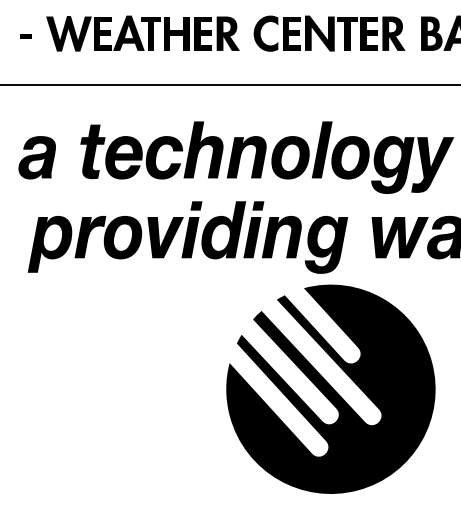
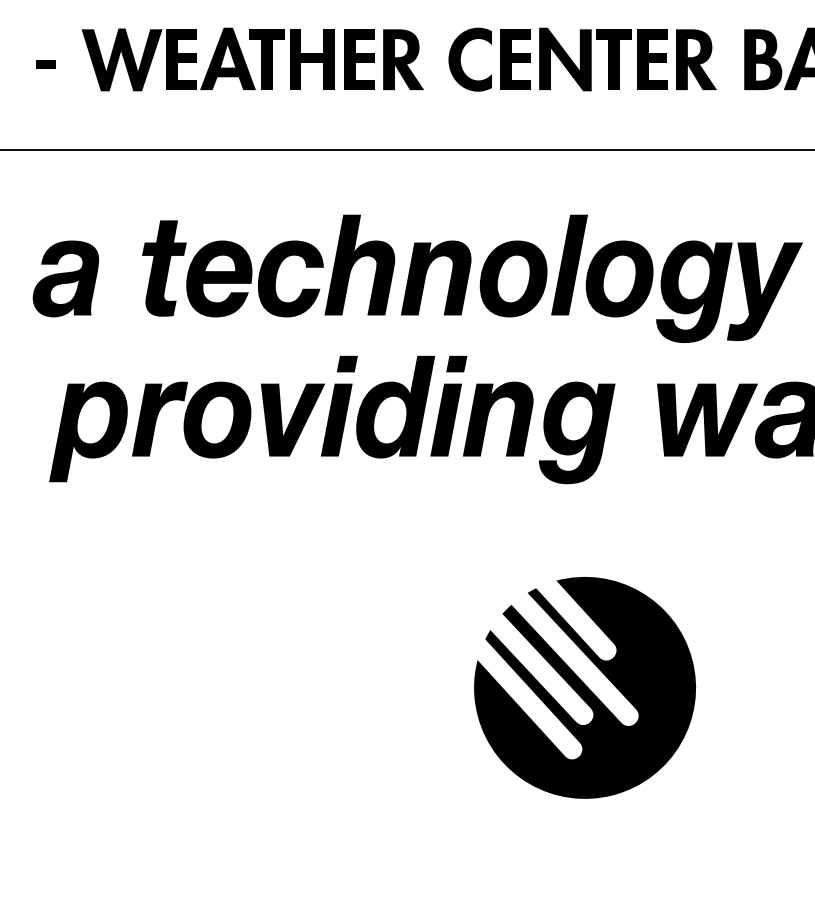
part: (330, 388) -> (584, 686), size x0.6

